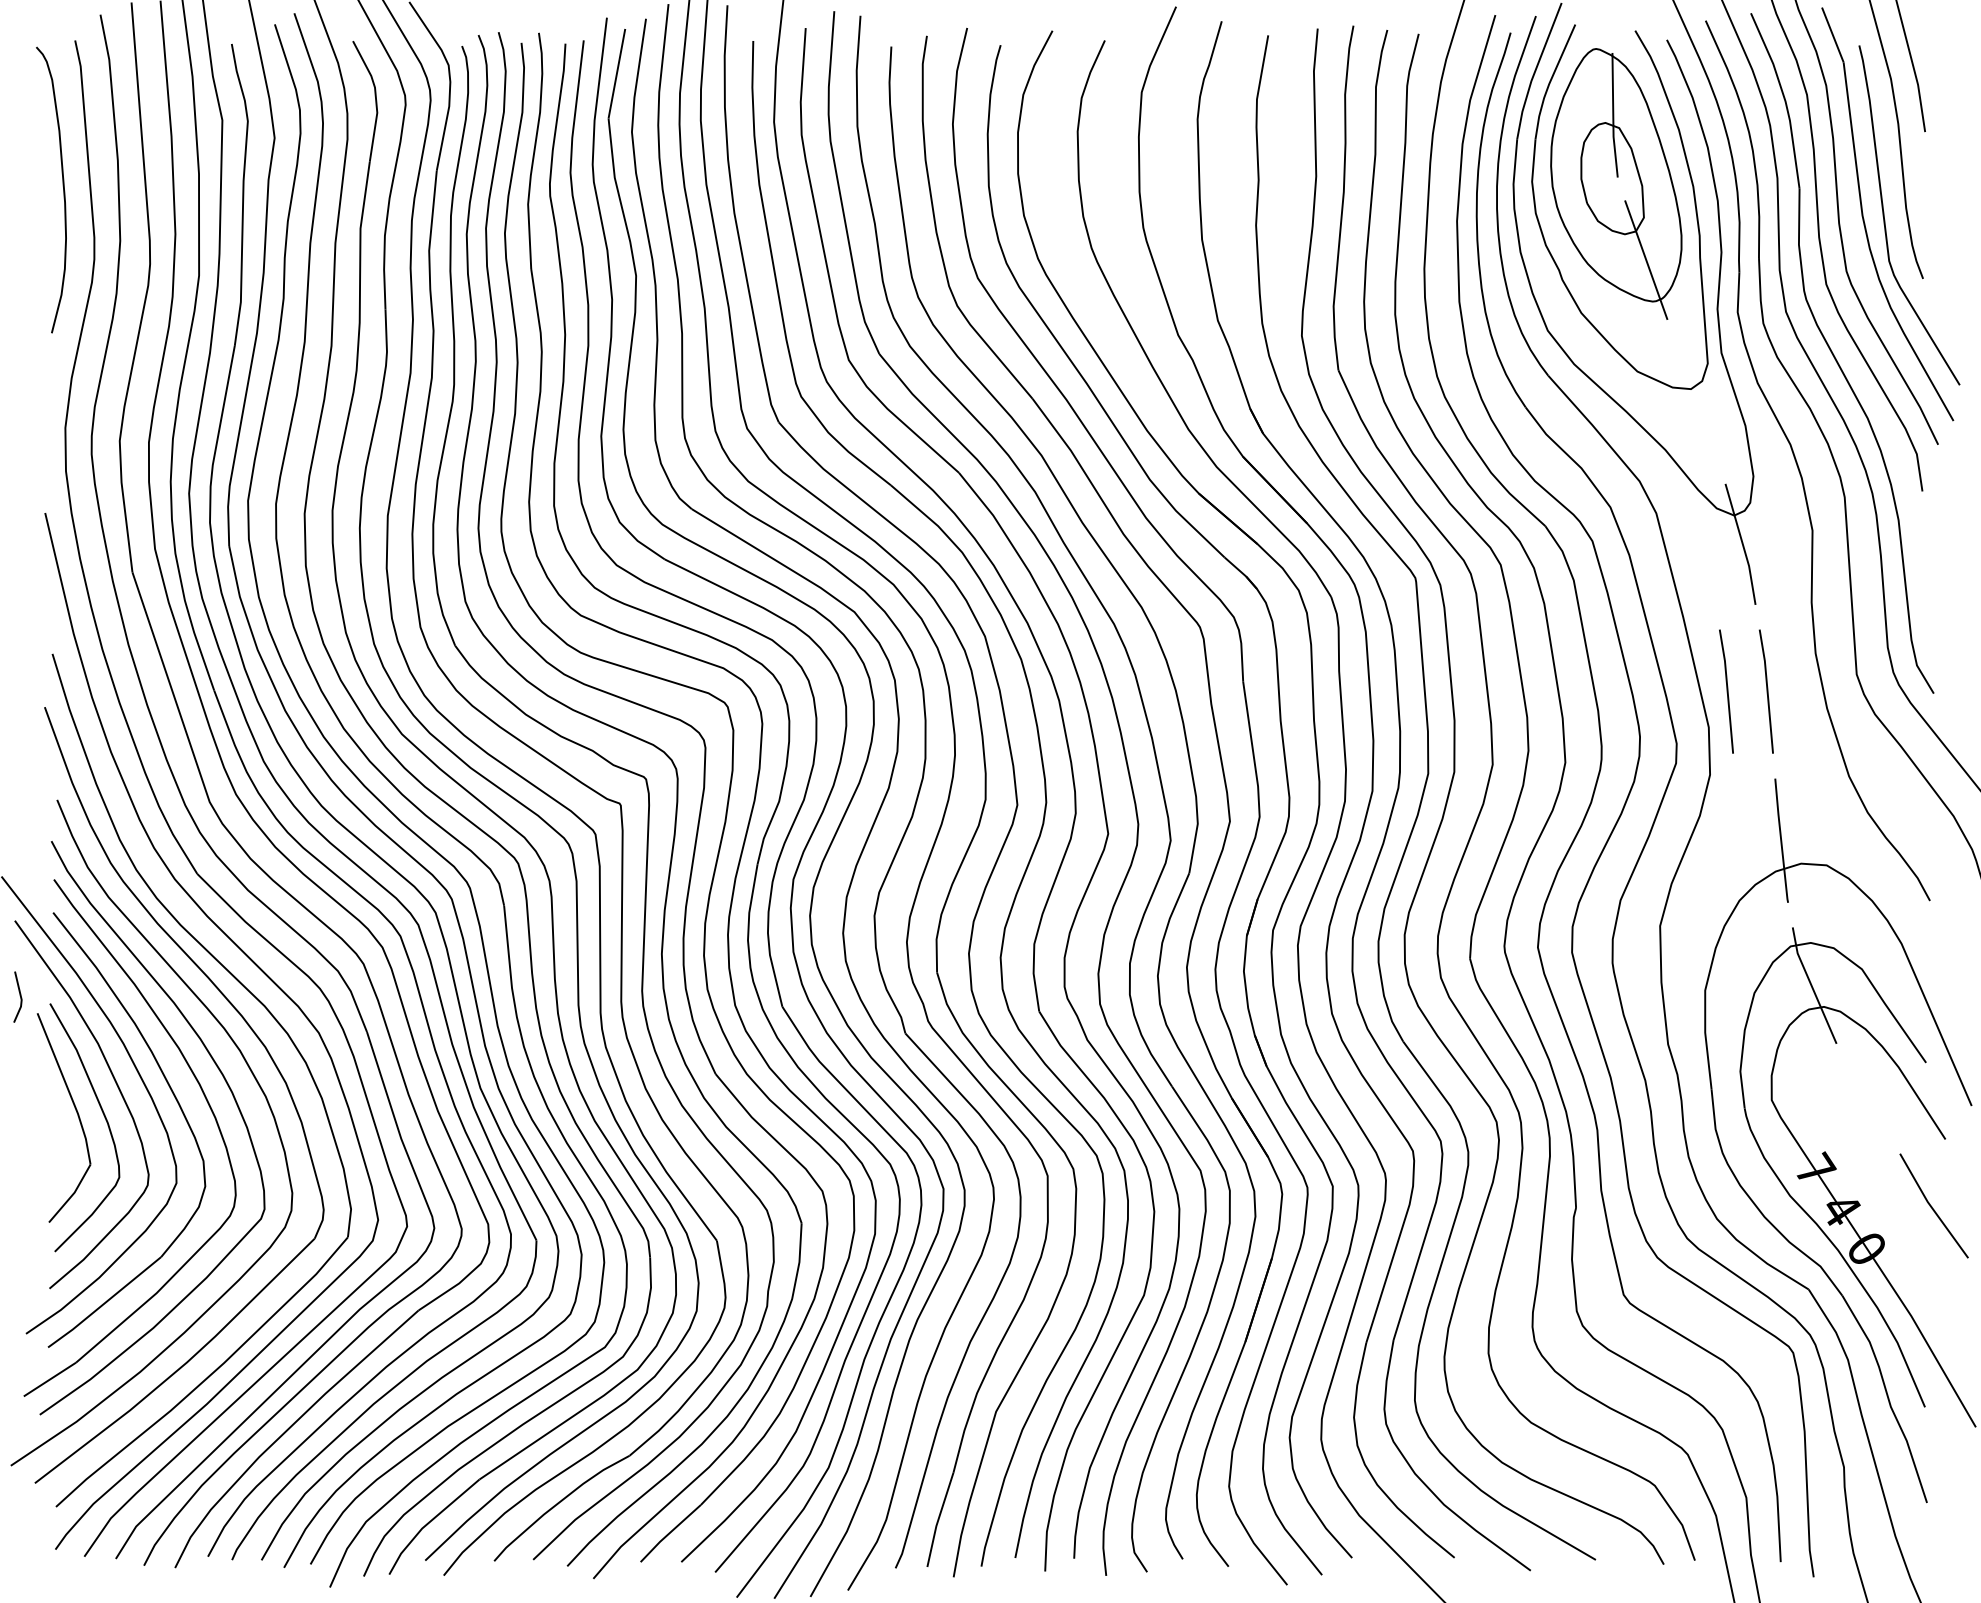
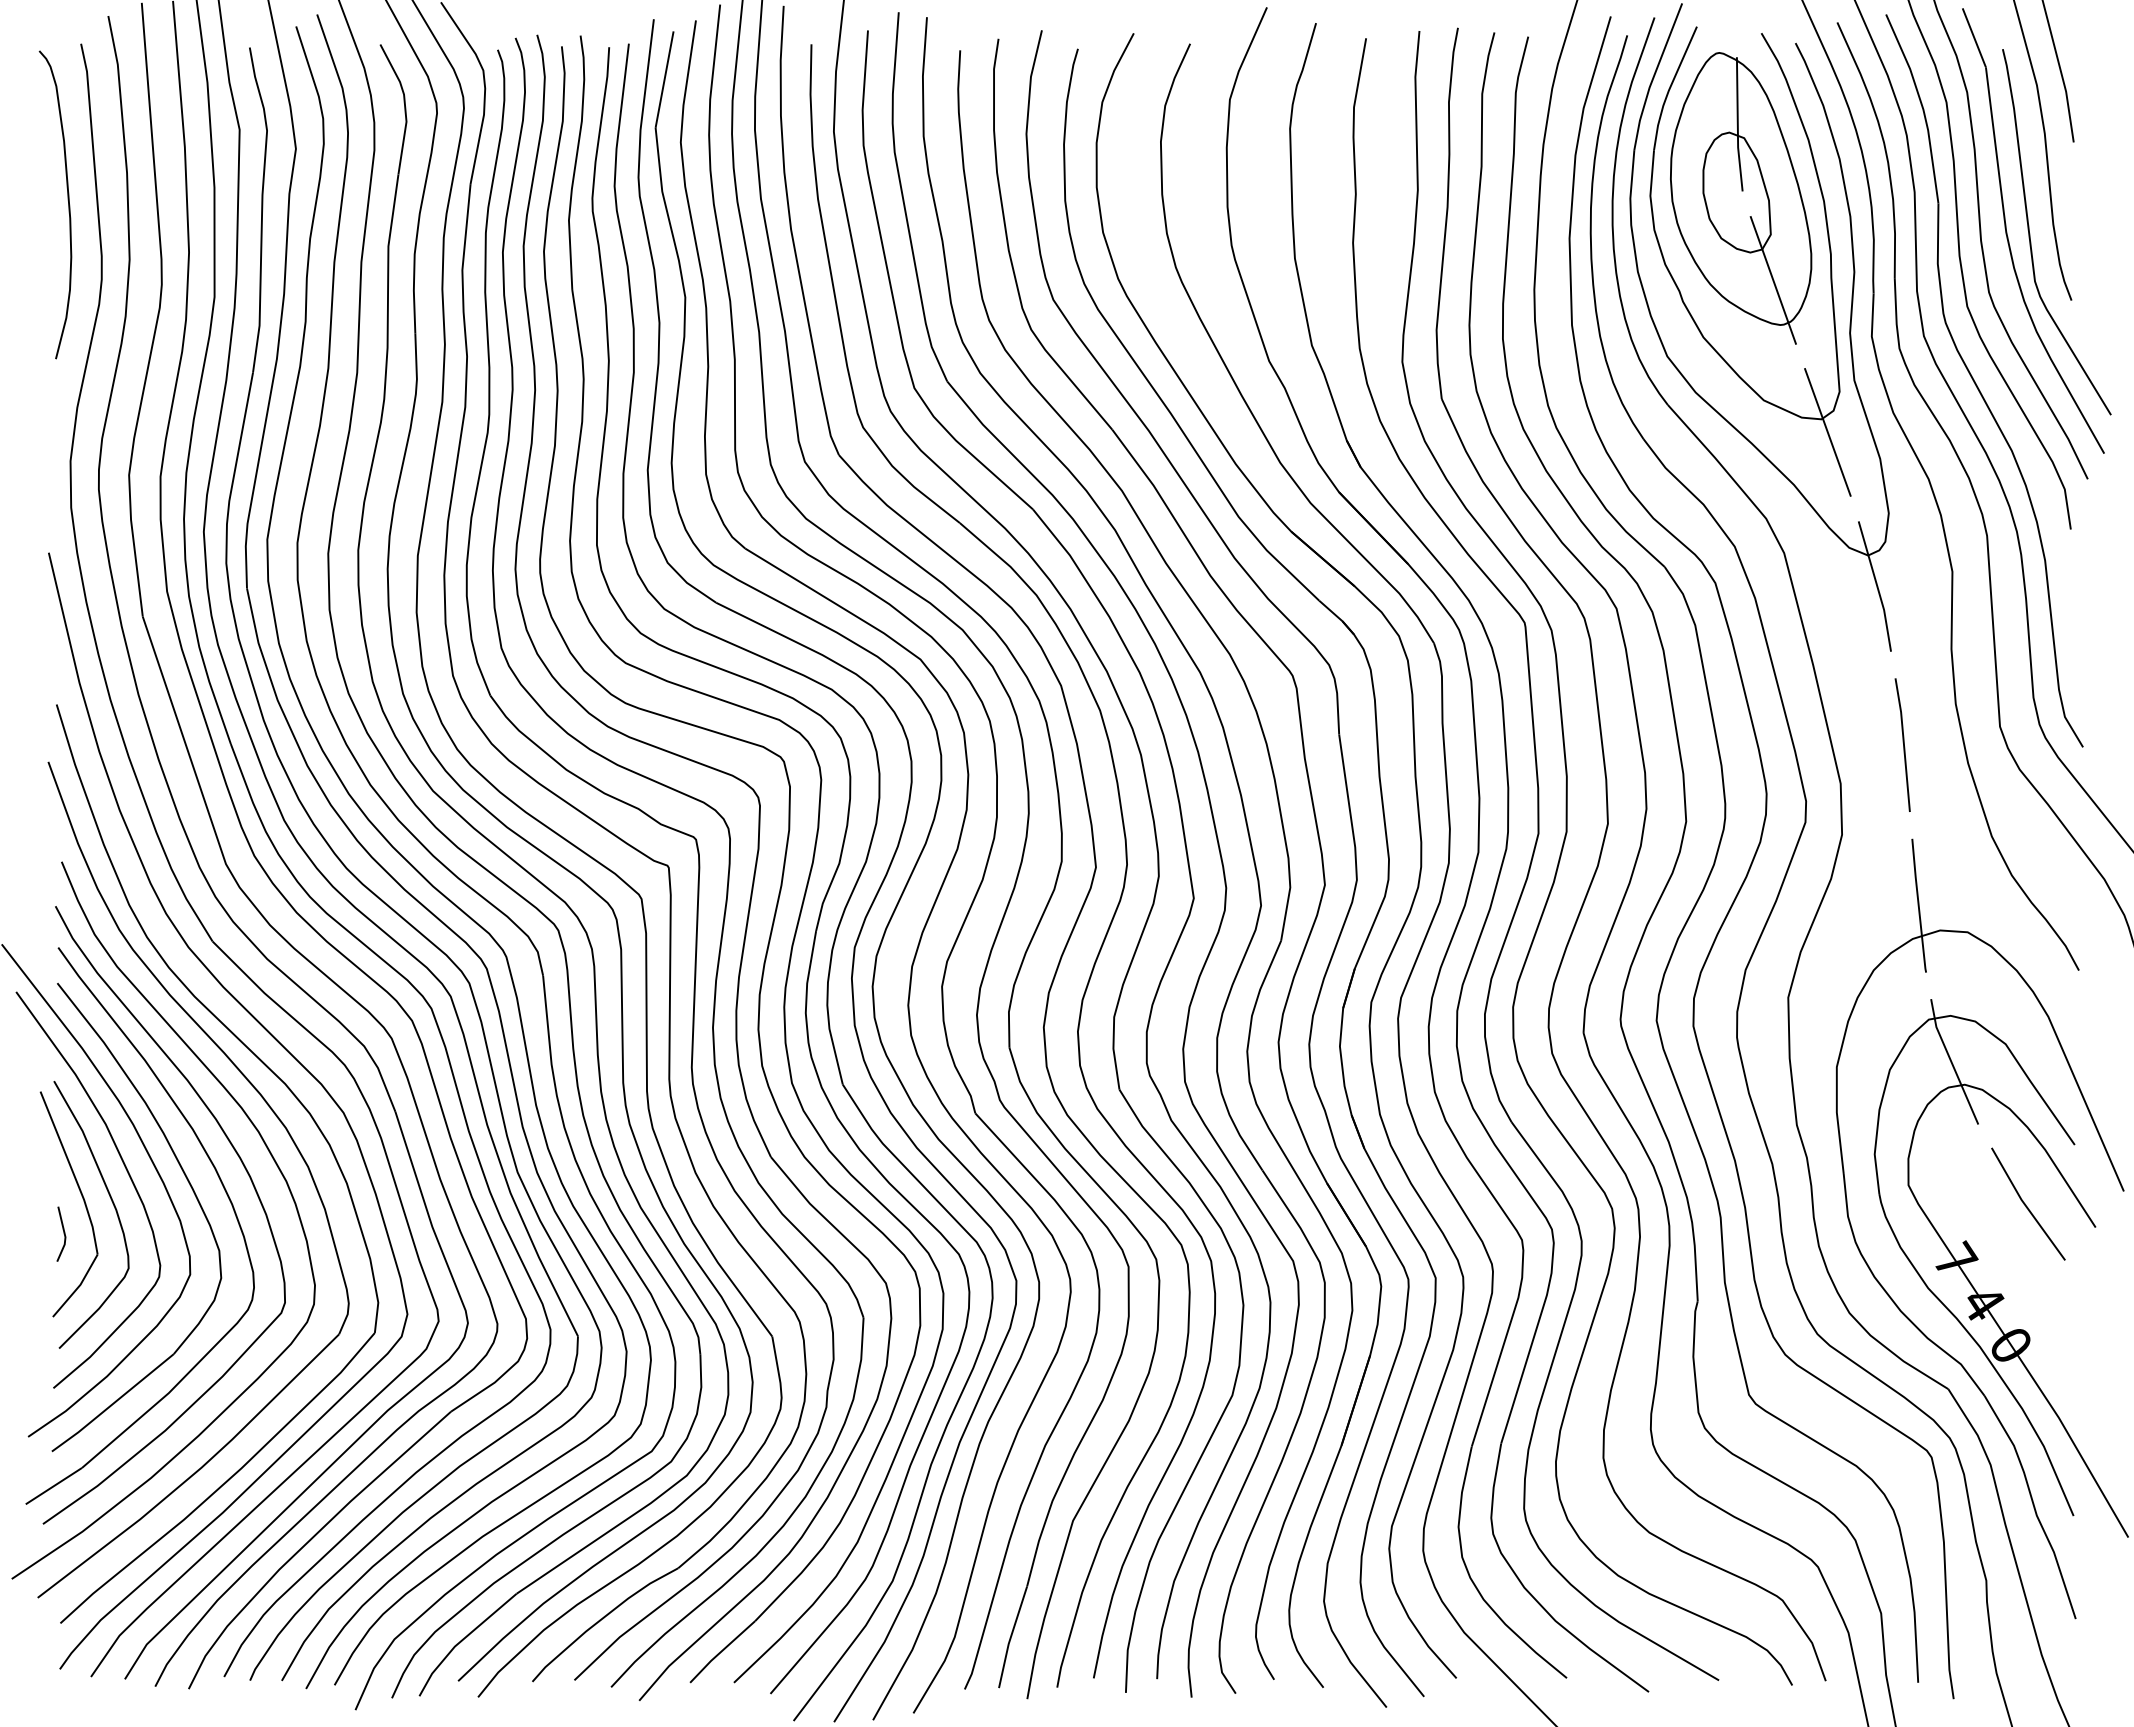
line: (1696, 401) -> (1827, 432), added
line: (1727, 691) -> (1860, 744), removed
line: (19, 996) -> (63, 1233), moved
line: (1932, 1206) -> (2026, 1204), moved

